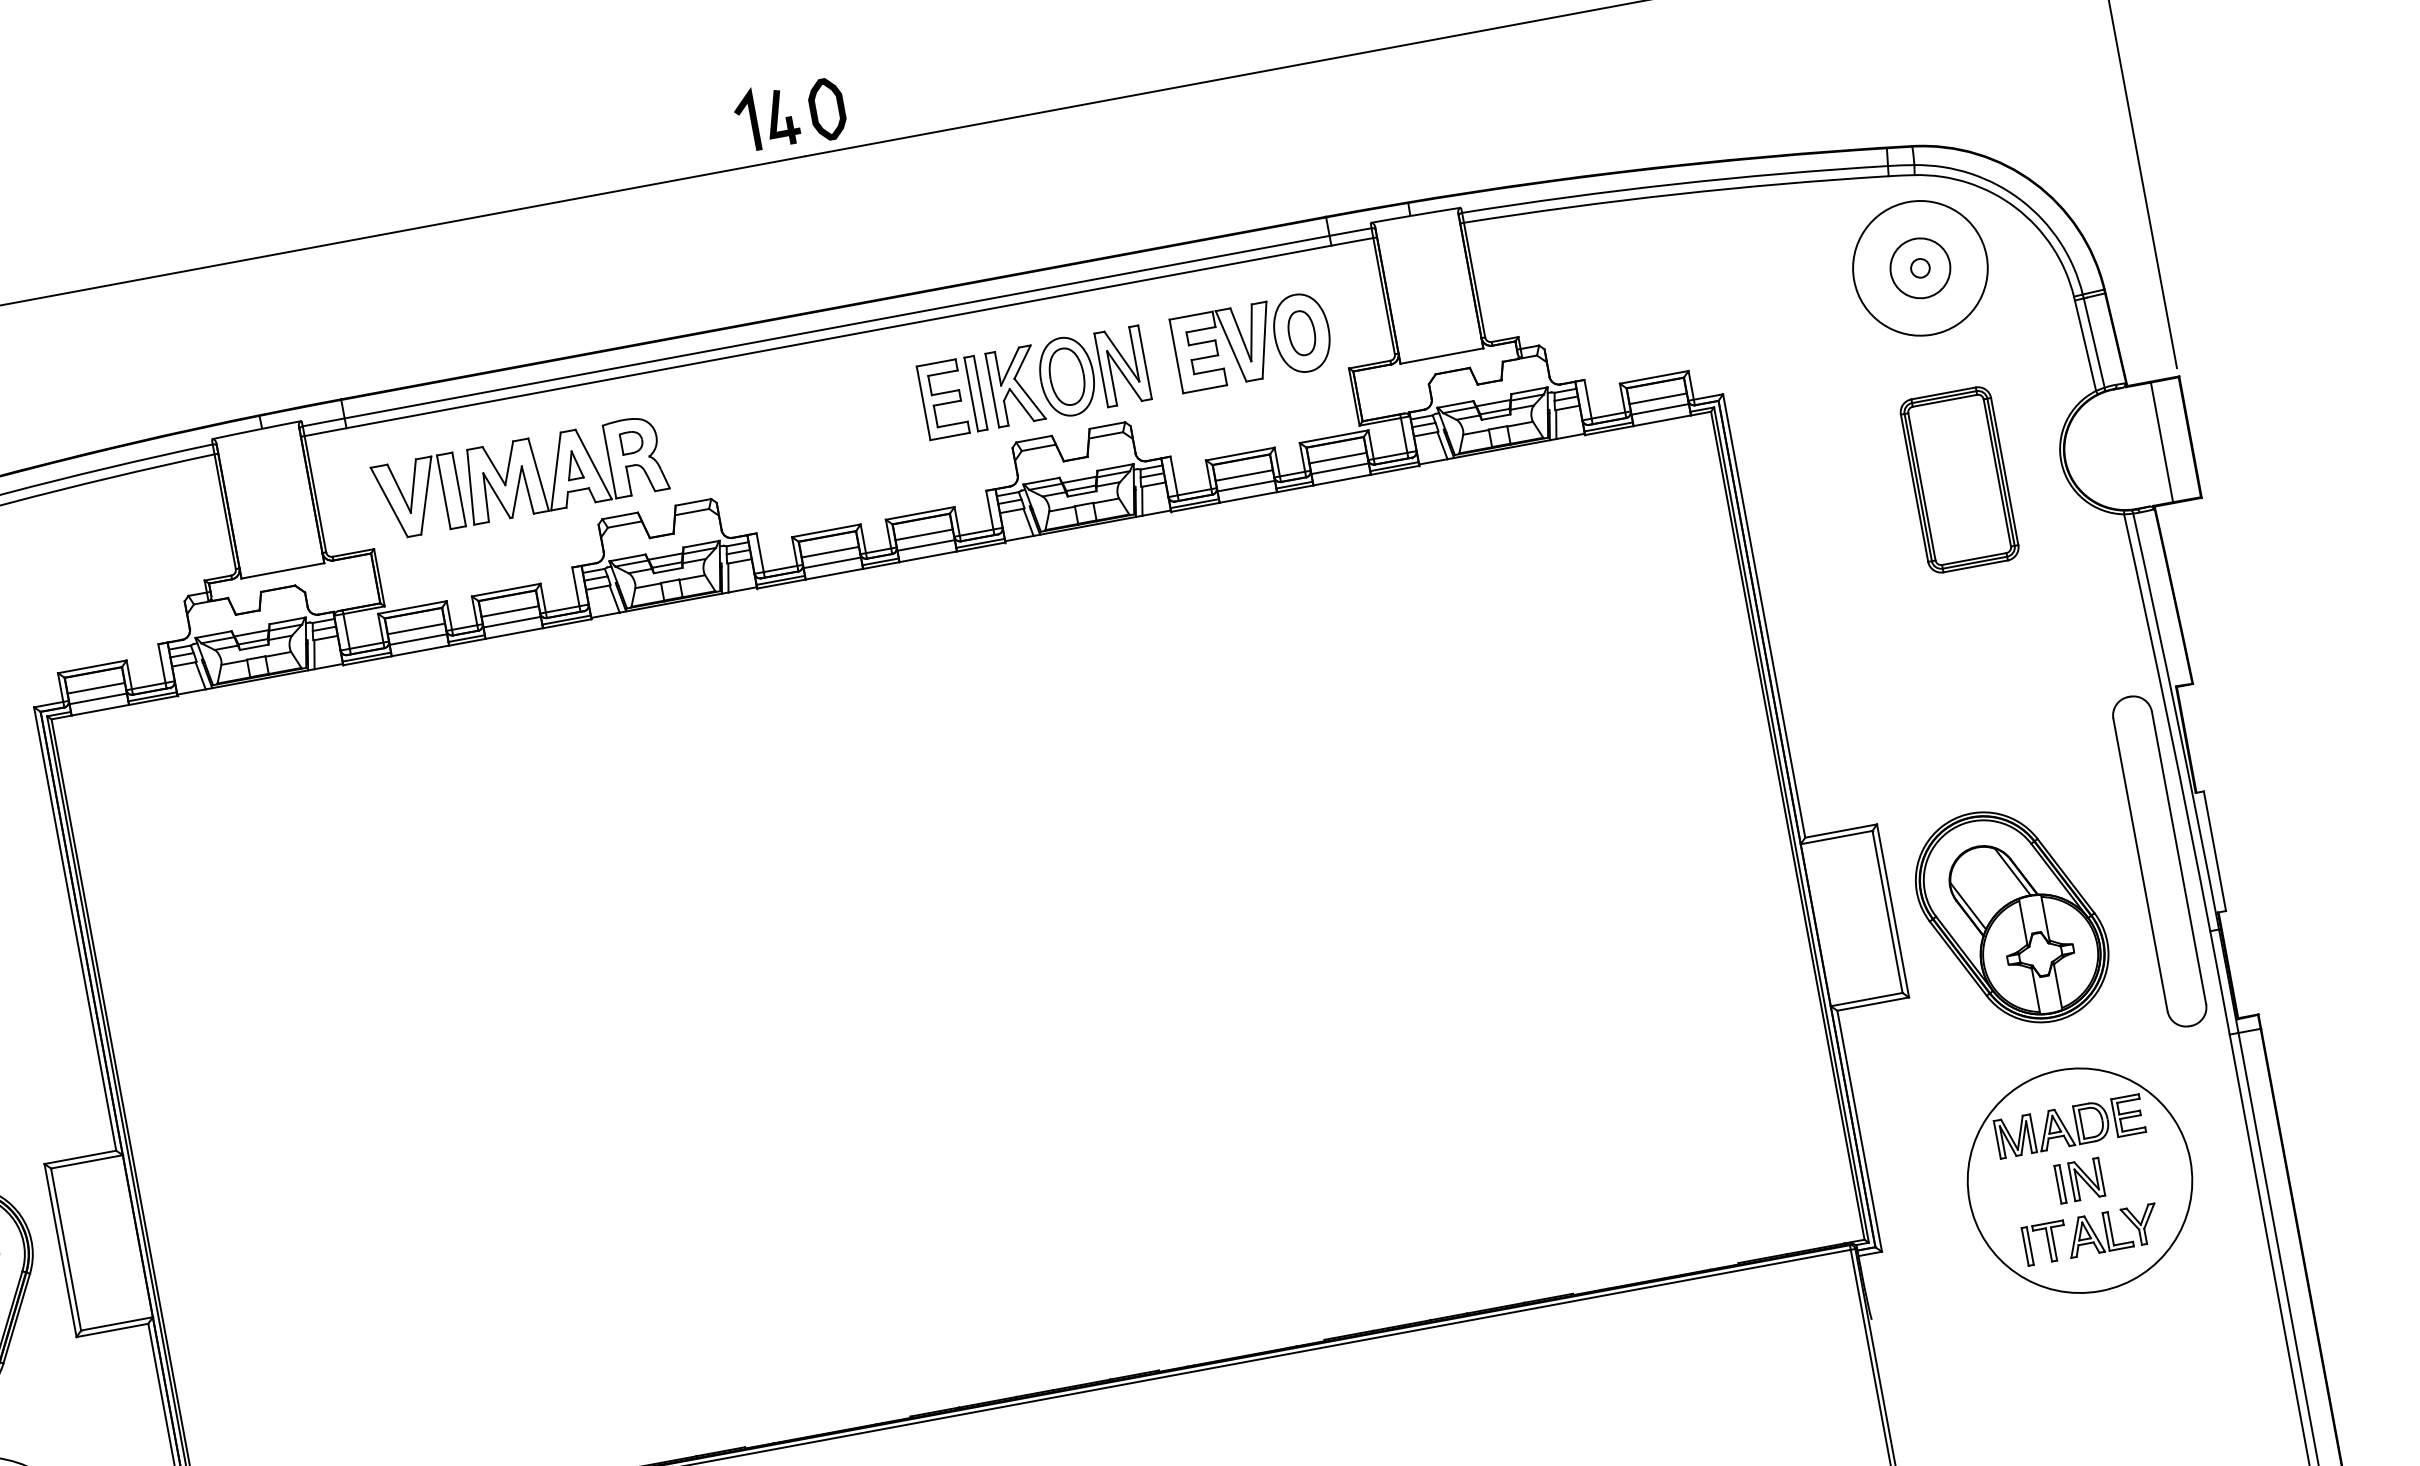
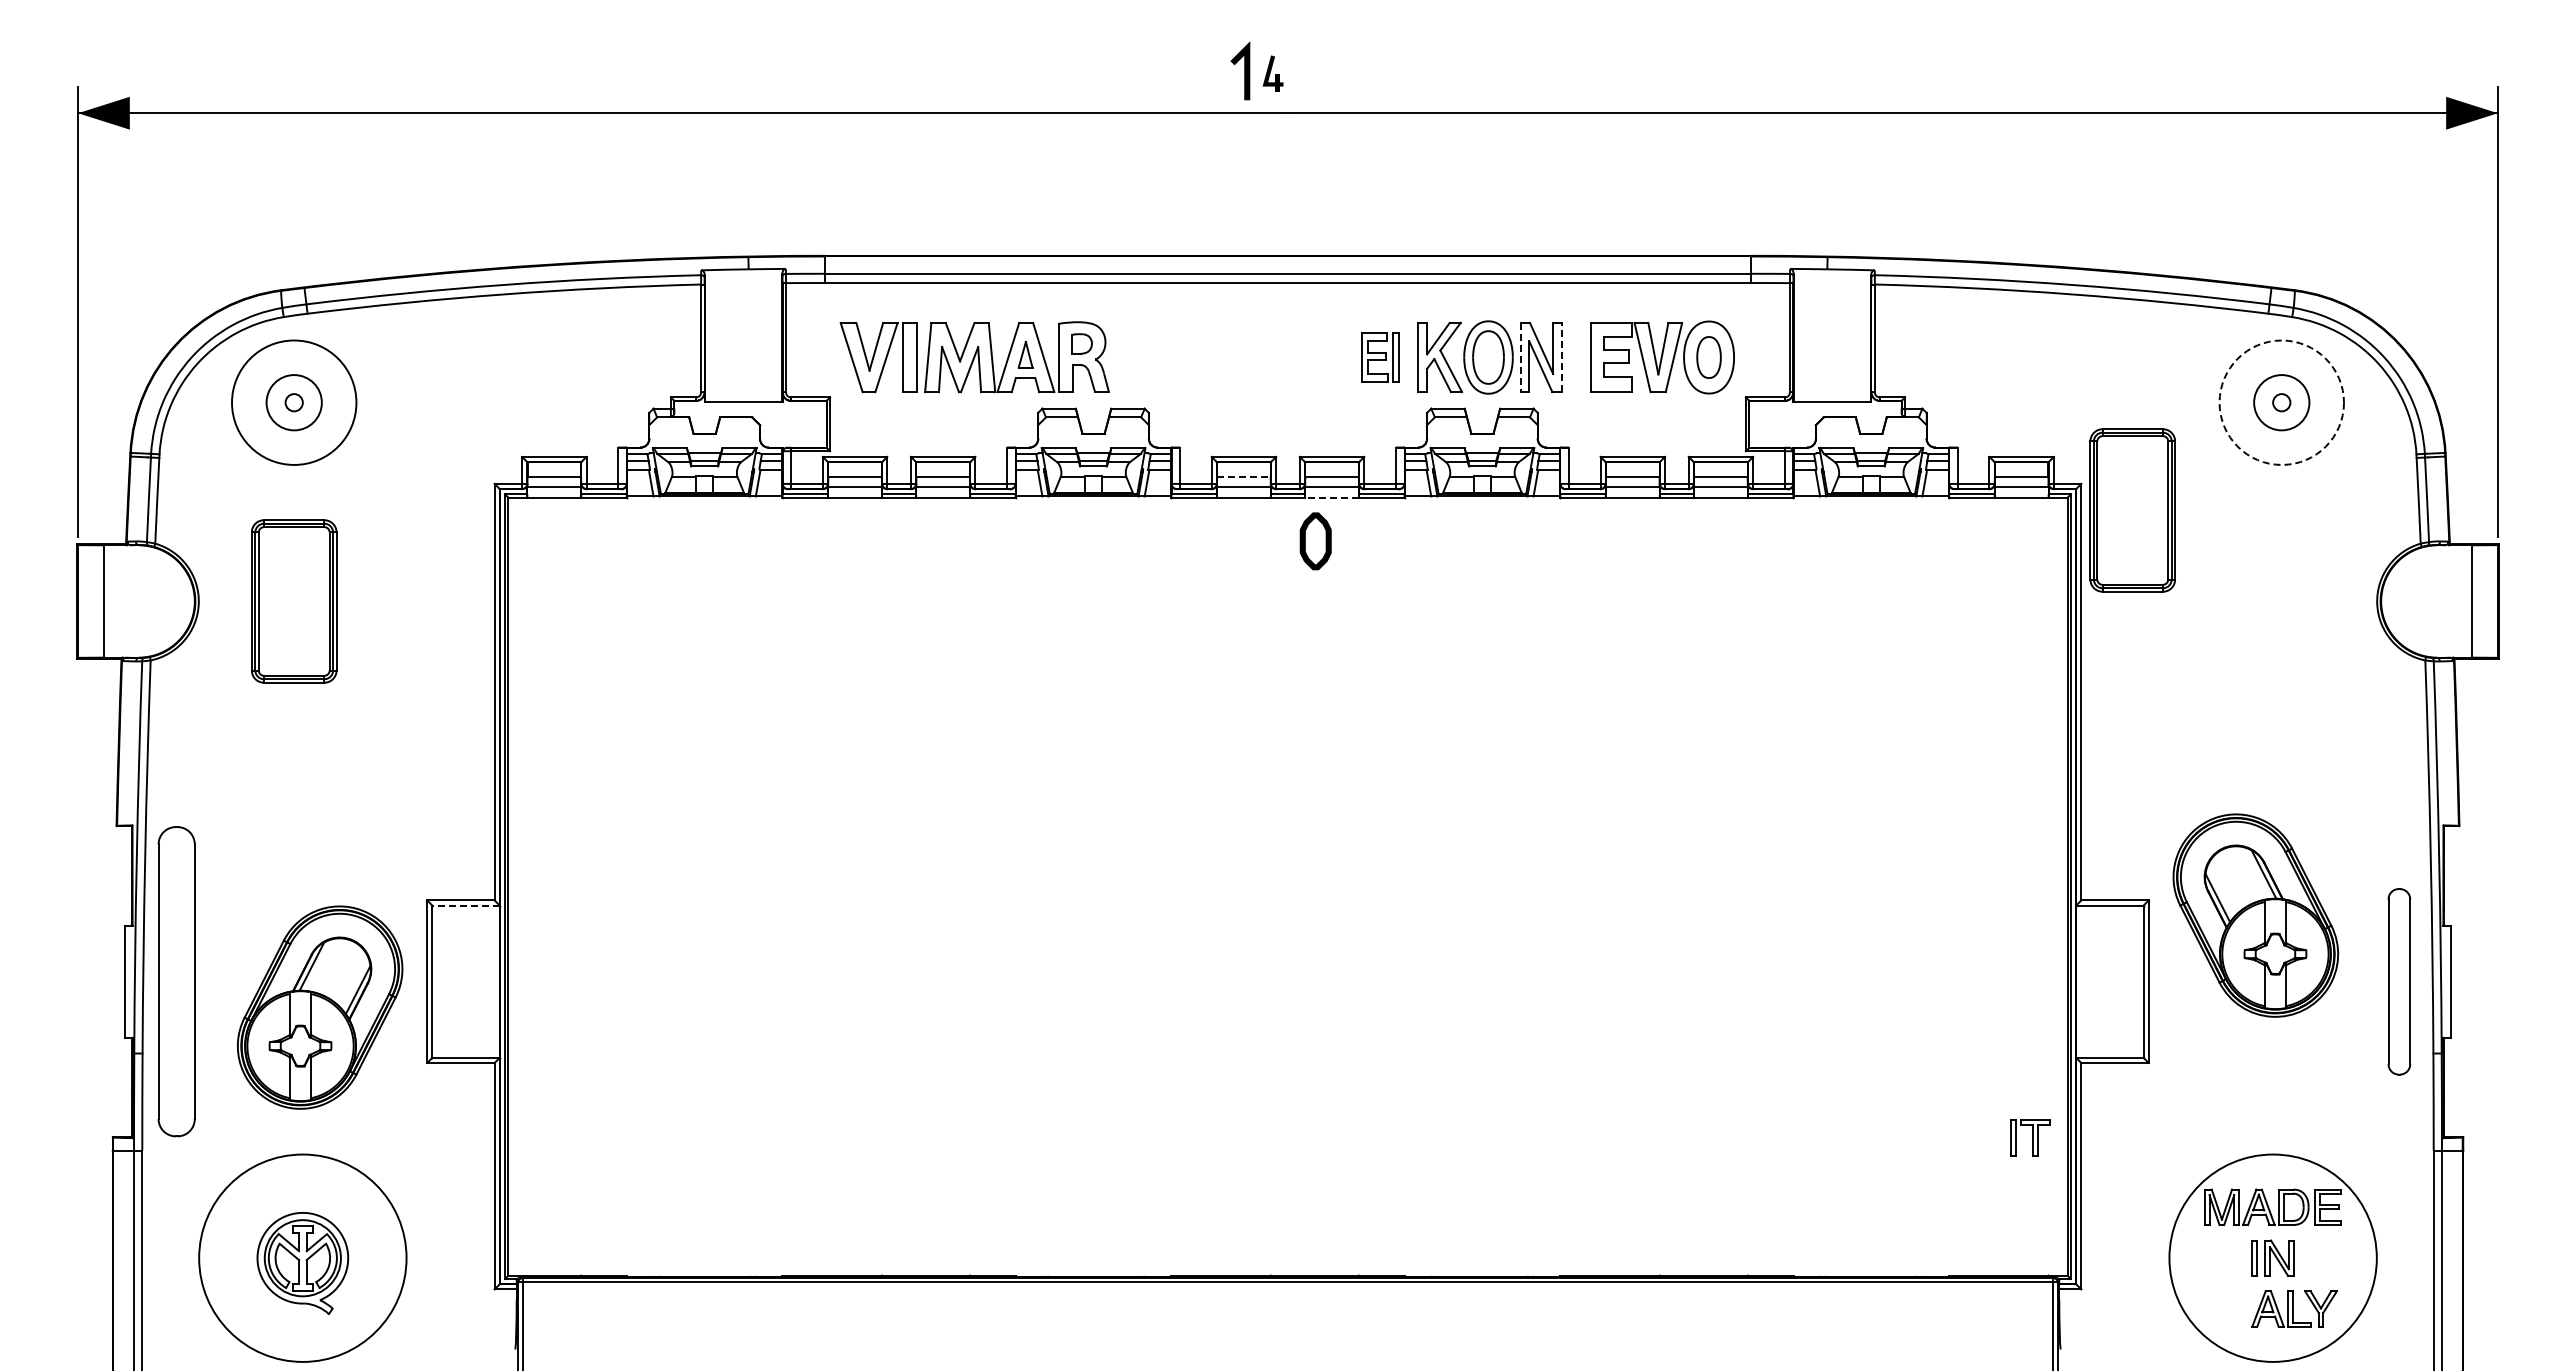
part: (827, 109) -> (1315, 541), moved
part: (781, 117) -> (1272, 73), size x0.7
circle: (1920, 268) -> (2281, 402), solid -> dashed
line: (1144, 362) -> (1561, 357), solid -> dashed
line: (1101, 370) -> (1520, 357), solid -> dashed
part: (952, 398) -> (1380, 357), size x0.7
part: (1959, 479) -> (2132, 510), moved
line: (829, 552) -> (1243, 477), solid -> dashed
line: (928, 556) -> (1332, 497), solid -> dashed
part: (2159, 861) -> (2399, 981), size x0.6
part: (2011, 917) -> (2255, 915), moved
line: (87, 1161) -> (466, 905), solid -> dashed
part: (2045, 1242) -> (2030, 1137), moved

